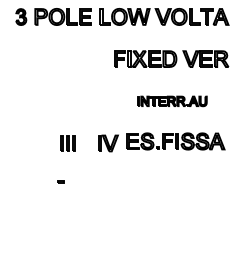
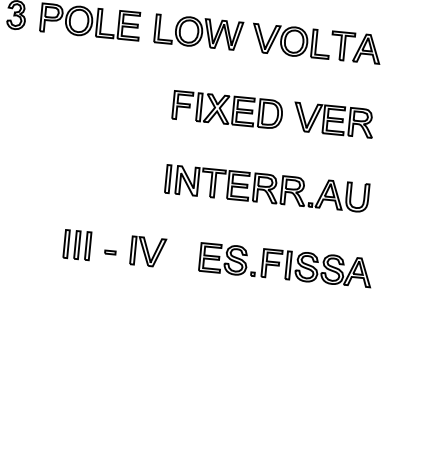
part: (172, 101) -> (267, 189), size x1.67
part: (175, 141) -> (285, 265), moved
part: (60, 181) -> (109, 251), moved

